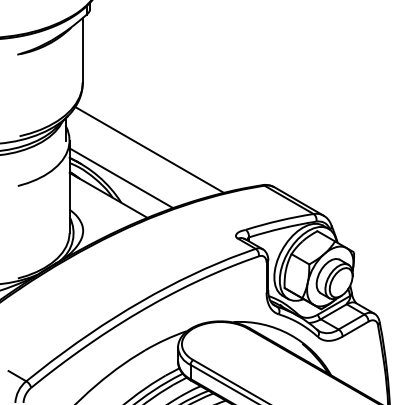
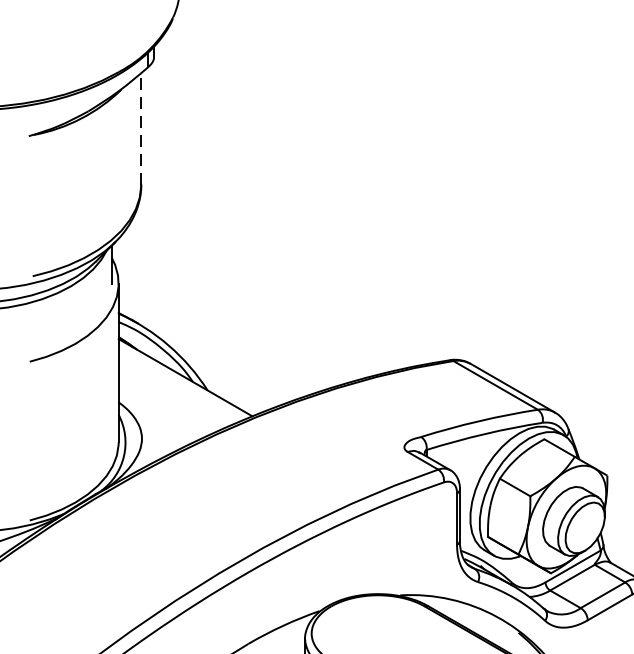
line: (82, 50) -> (140, 128), solid -> dashed
line: (149, 149) -> (255, 298), removed
line: (121, 178) -> (207, 348), removed

